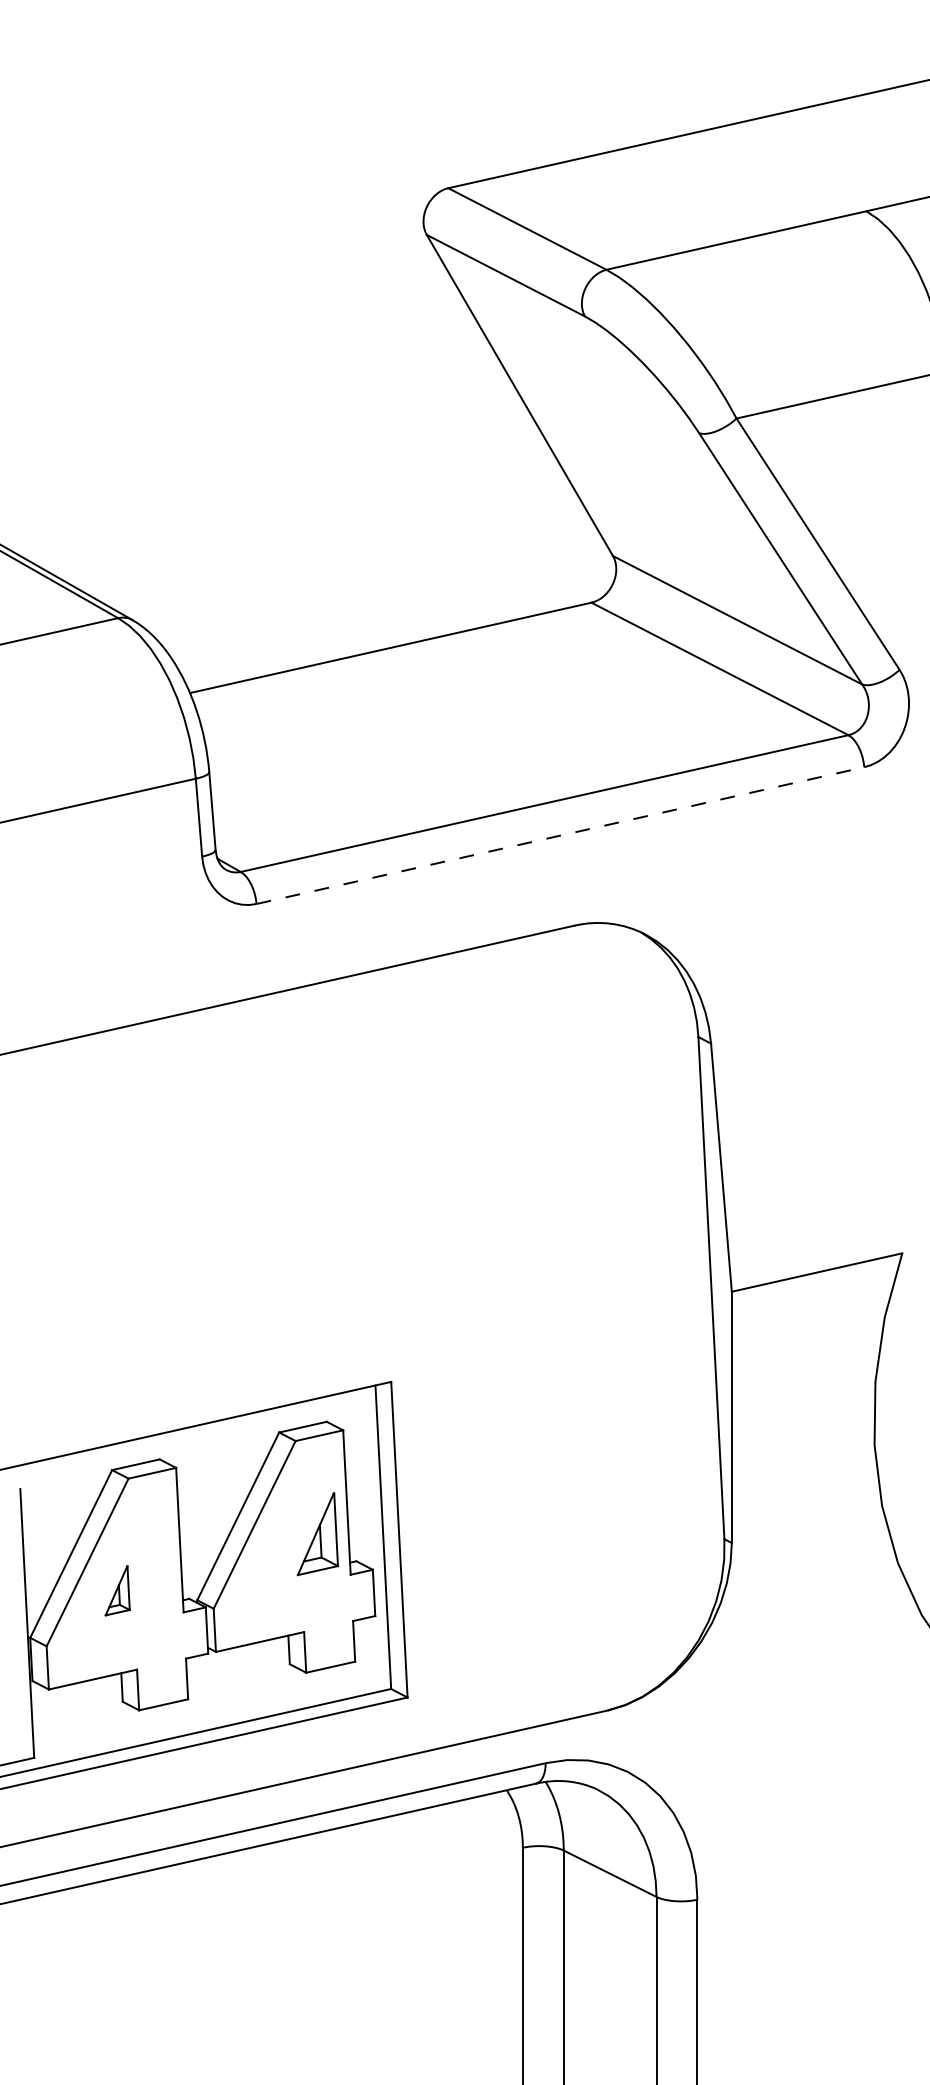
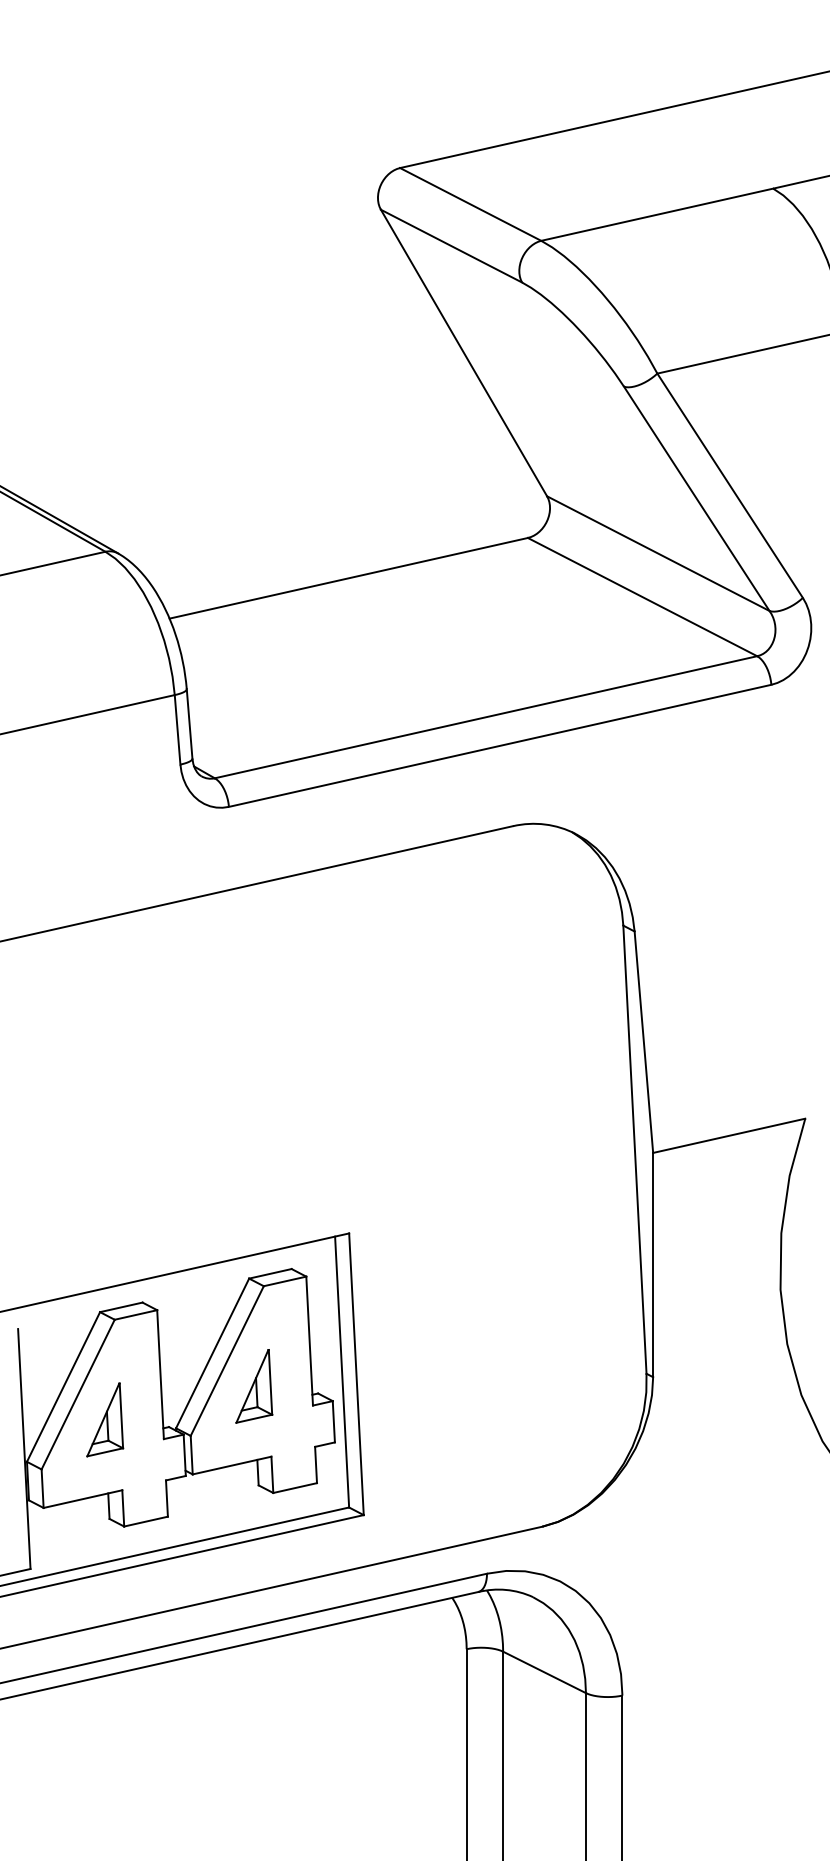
line: (560, 835) -> (500, 745), dashed -> solid
part: (317, 1534) -> (253, 1386), moved
part: (117, 1590) -> (104, 1419), size x1.67

